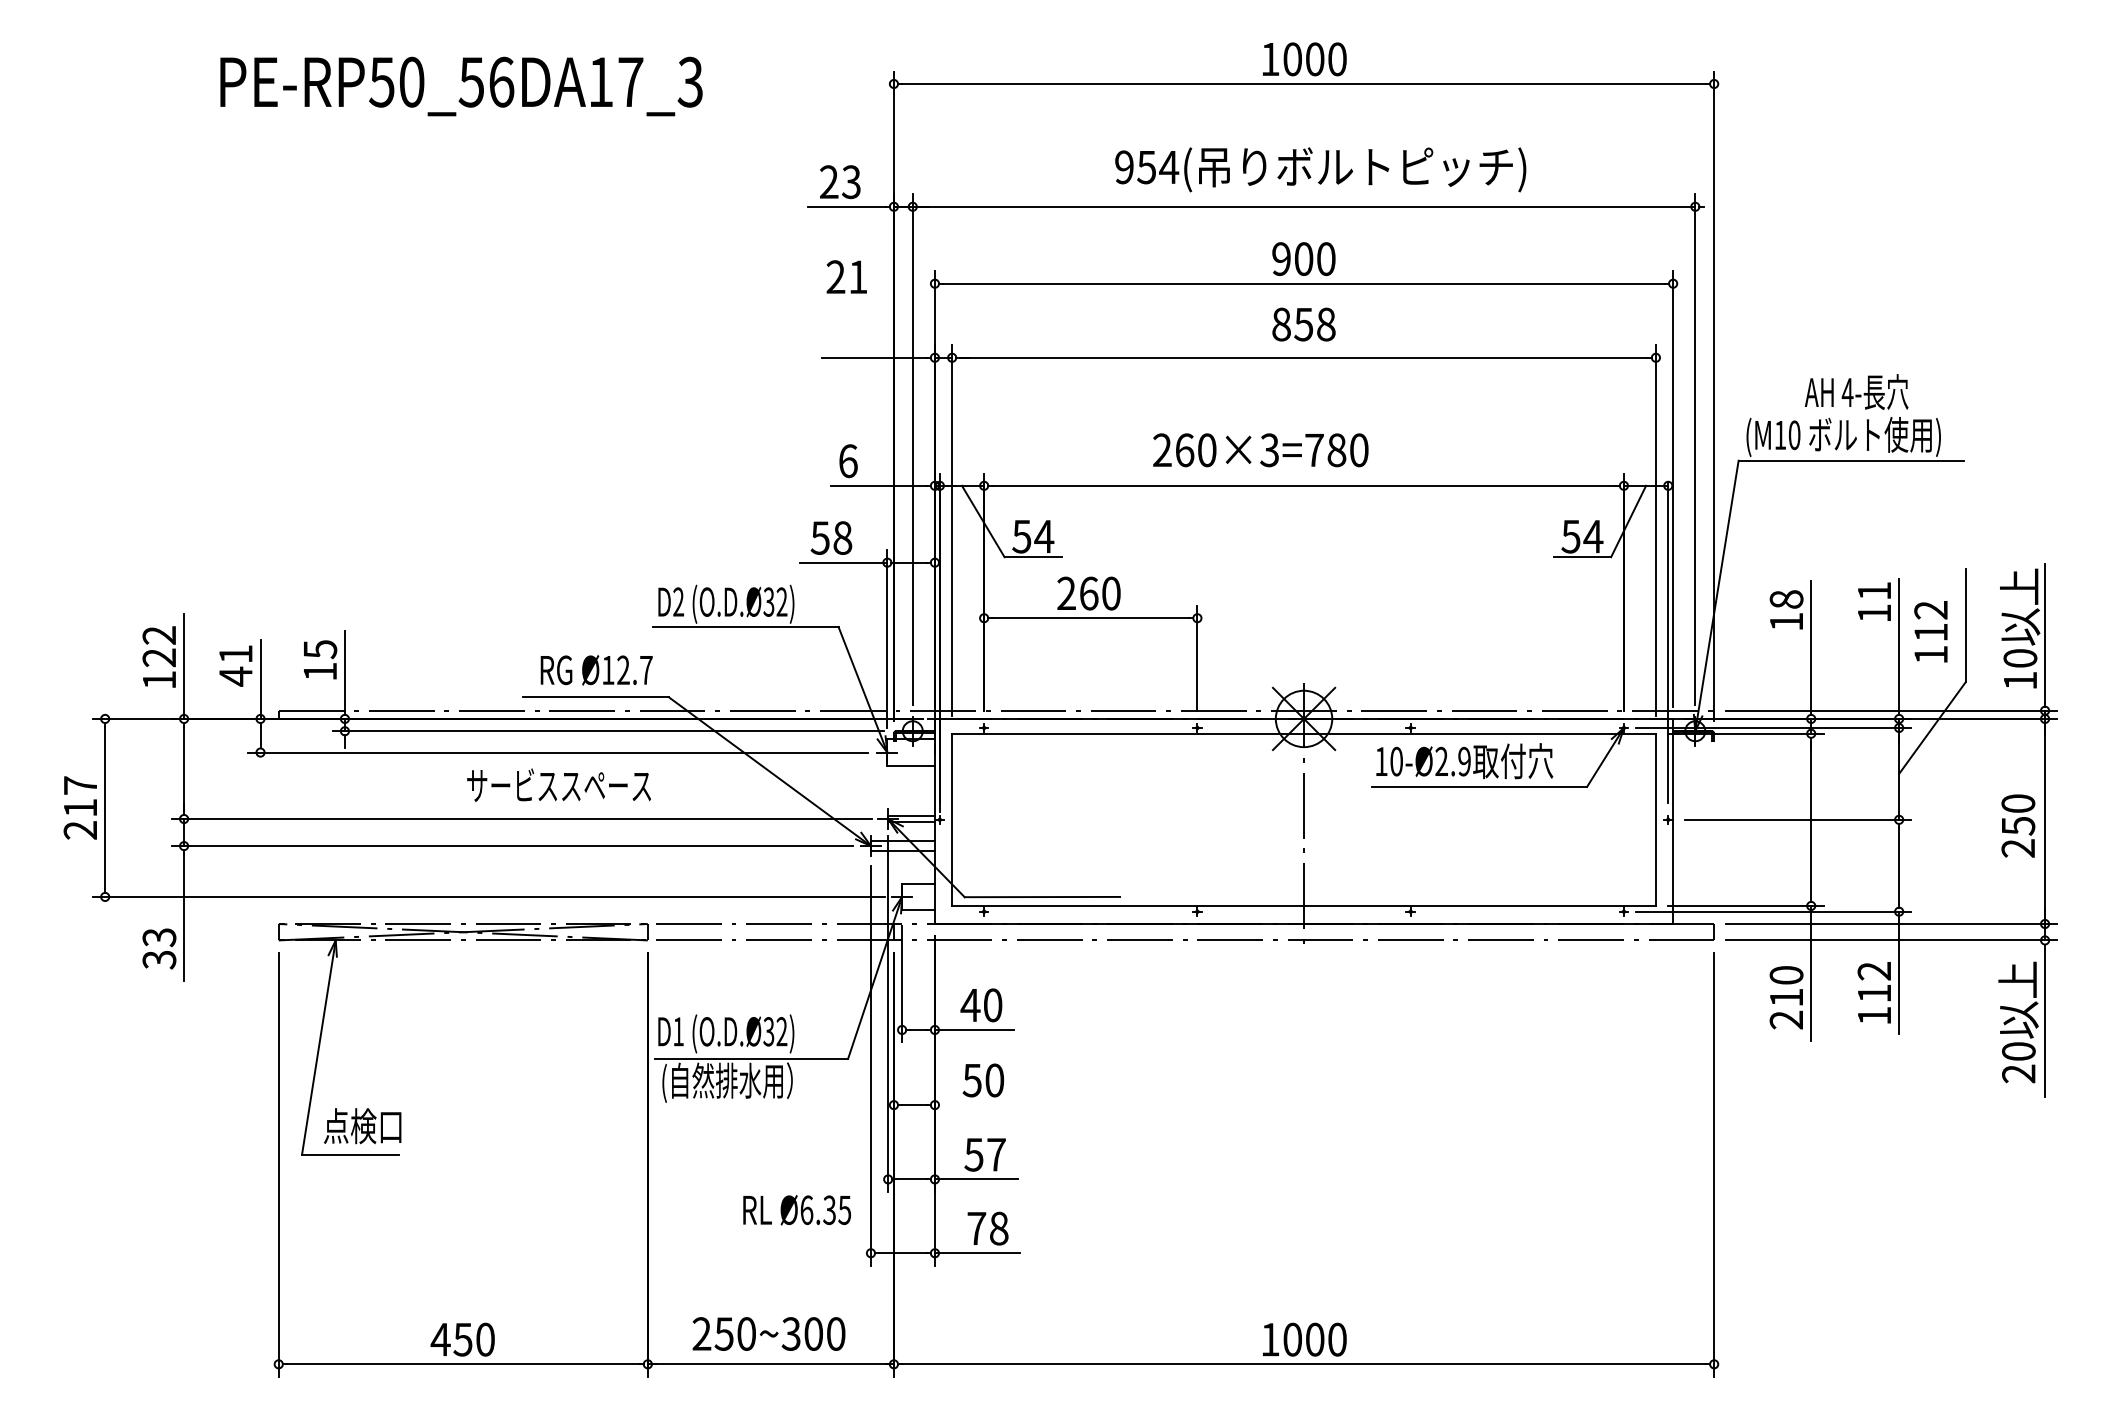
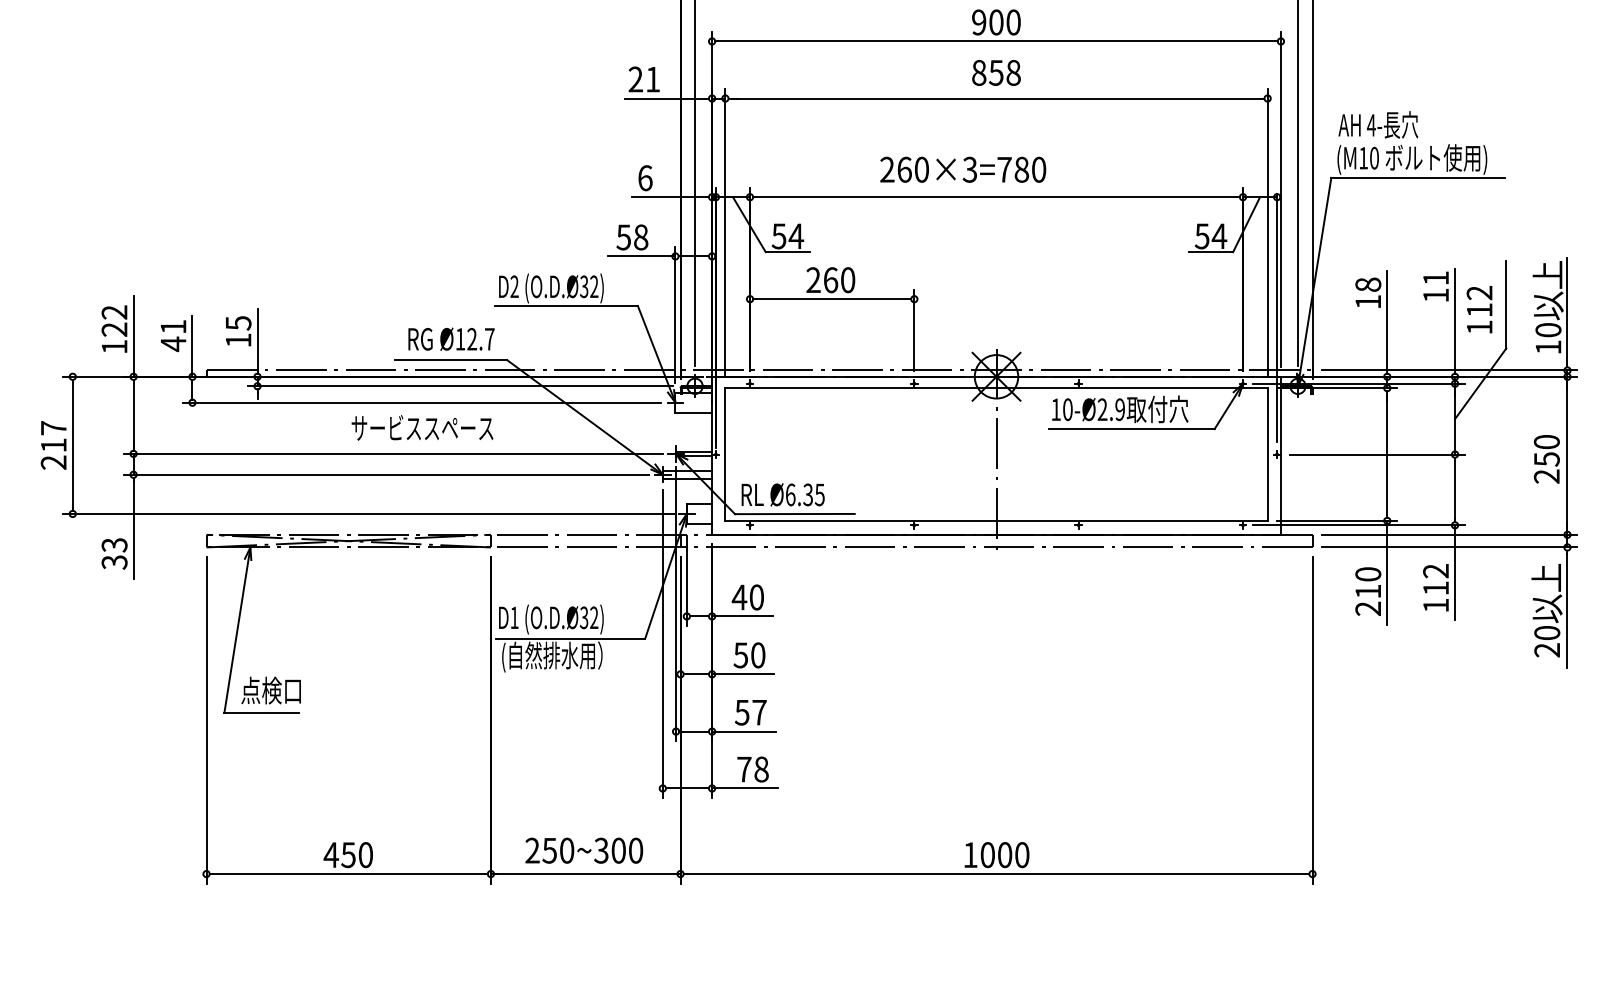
text: (846, 276) -> (643, 79), moved
text: (1856, 391) -> (1378, 124), moved
line: (974, 1105) -> (742, 674), added
text: (797, 1209) -> (783, 494), moved

